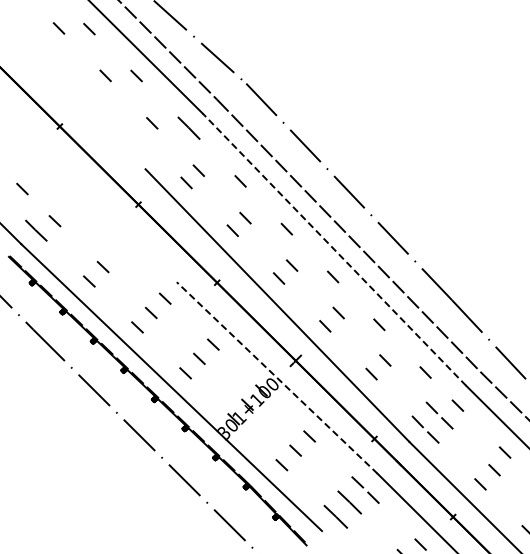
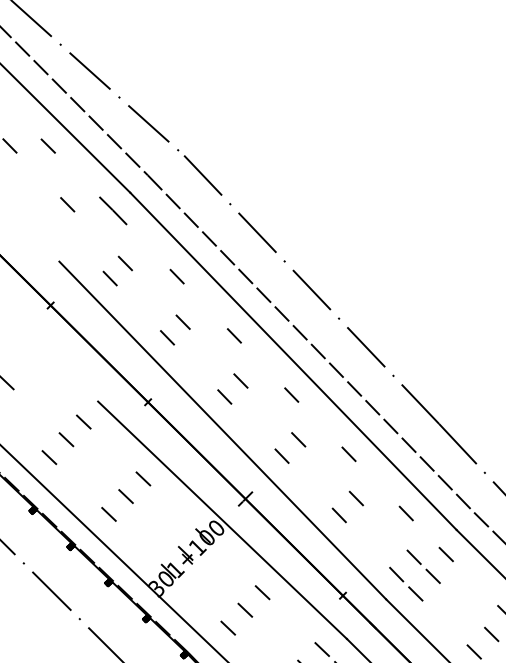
line: (334, 249) -> (293, 361), dashed -> solid
line: (277, 378) -> (222, 520), dashed -> solid

